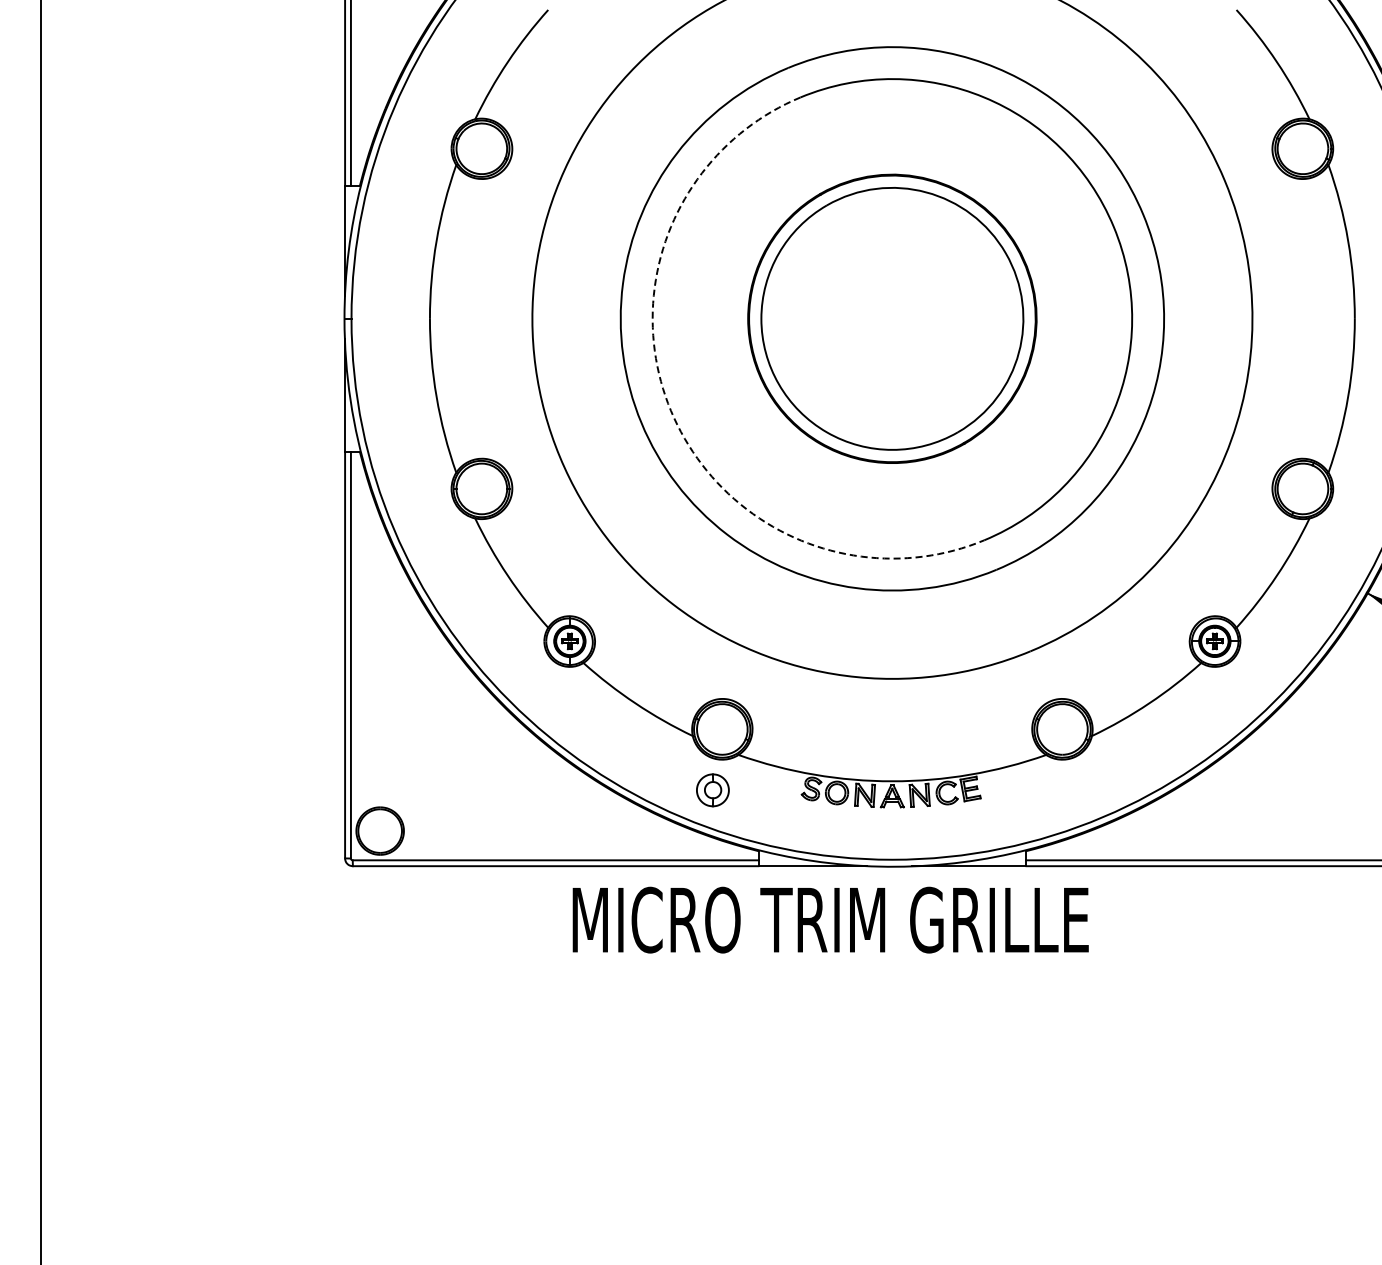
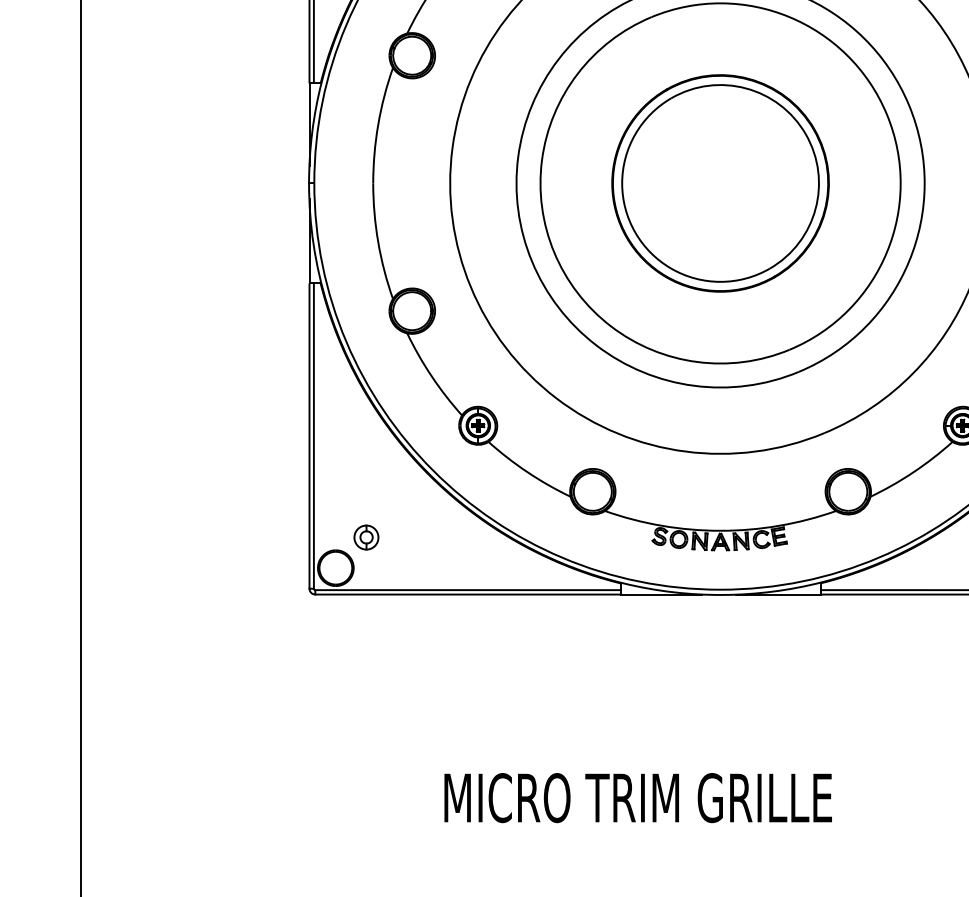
arc: (670, 410) -> (553, 252), dashed -> solid
part: (712, 790) -> (366, 537), moved
text: (830, 919) -> (638, 797), moved

